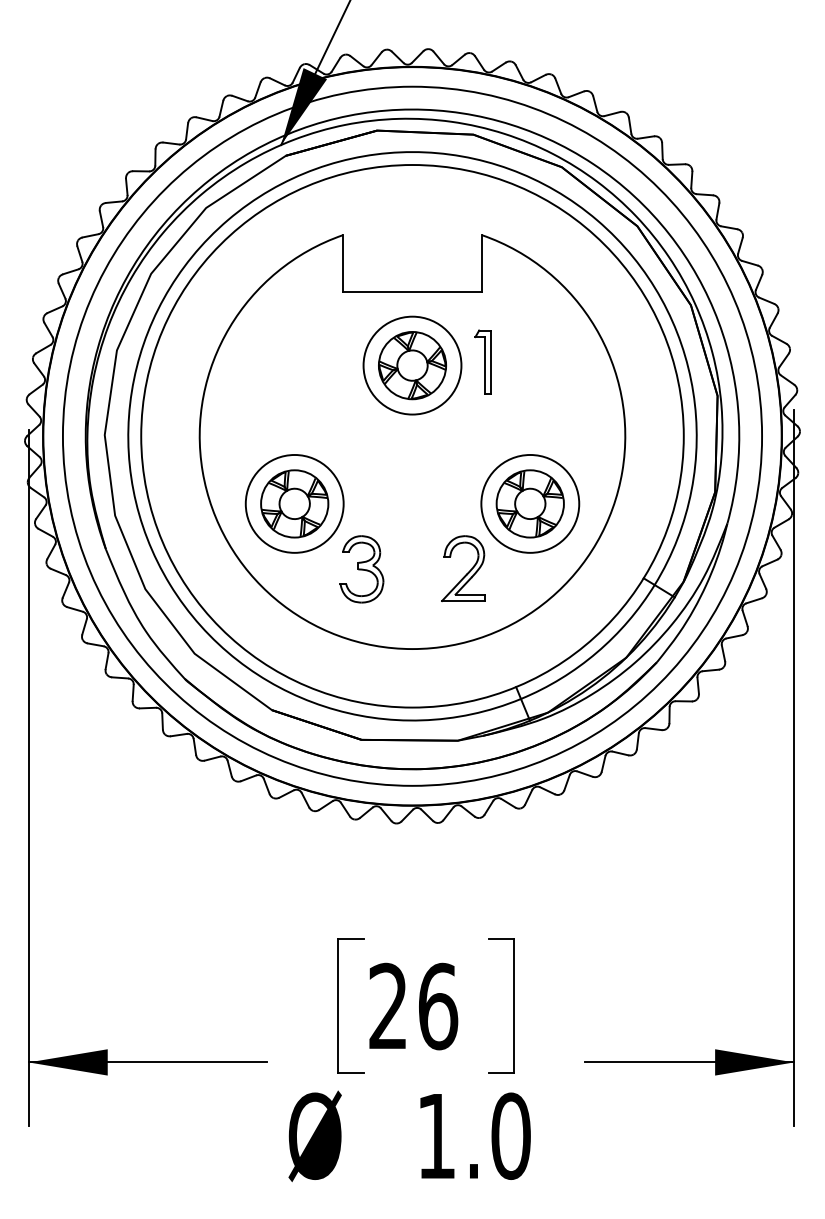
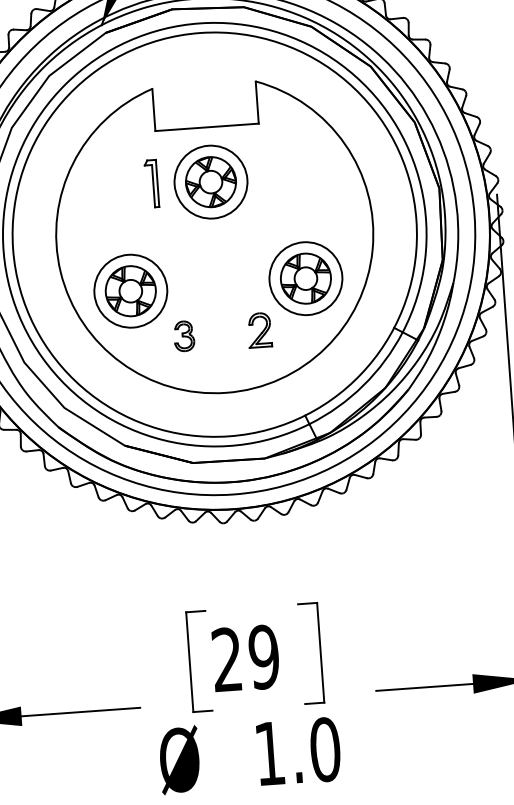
part: (482, 361) -> (151, 183), moved
part: (463, 568) -> (259, 330), size x0.7
part: (361, 569) -> (183, 336), size x0.6
text: (438, 1006) -> (264, 657), 26 -> 29

